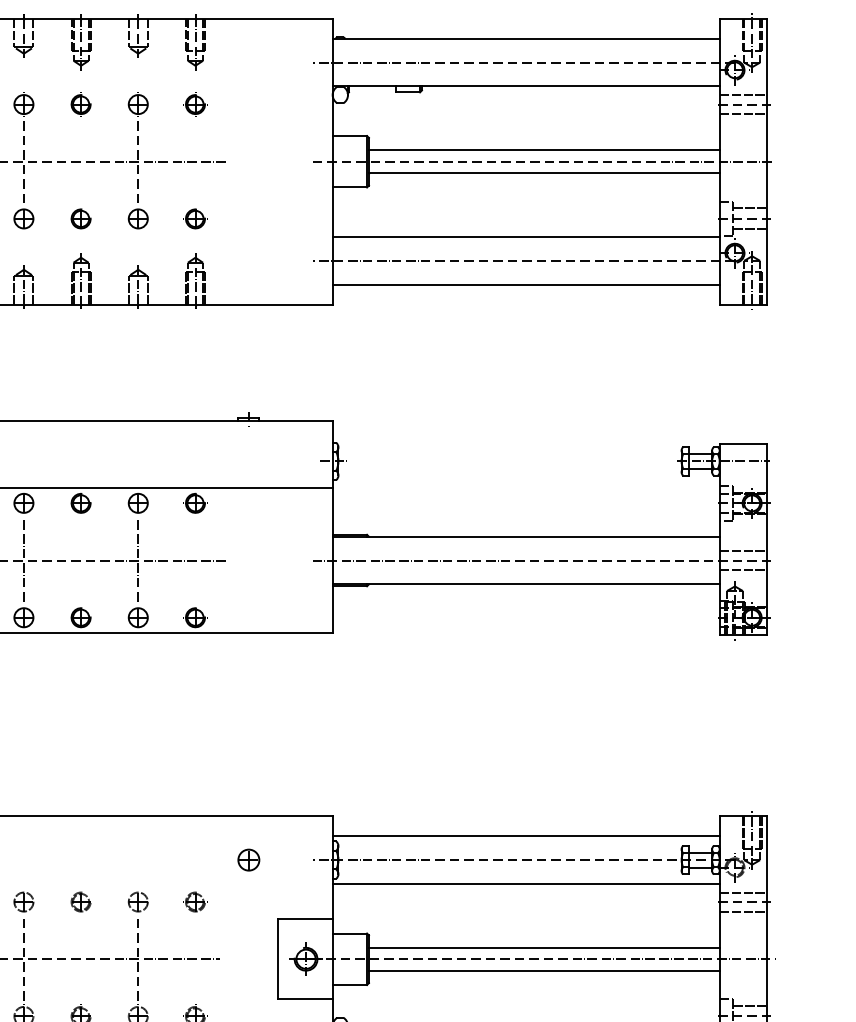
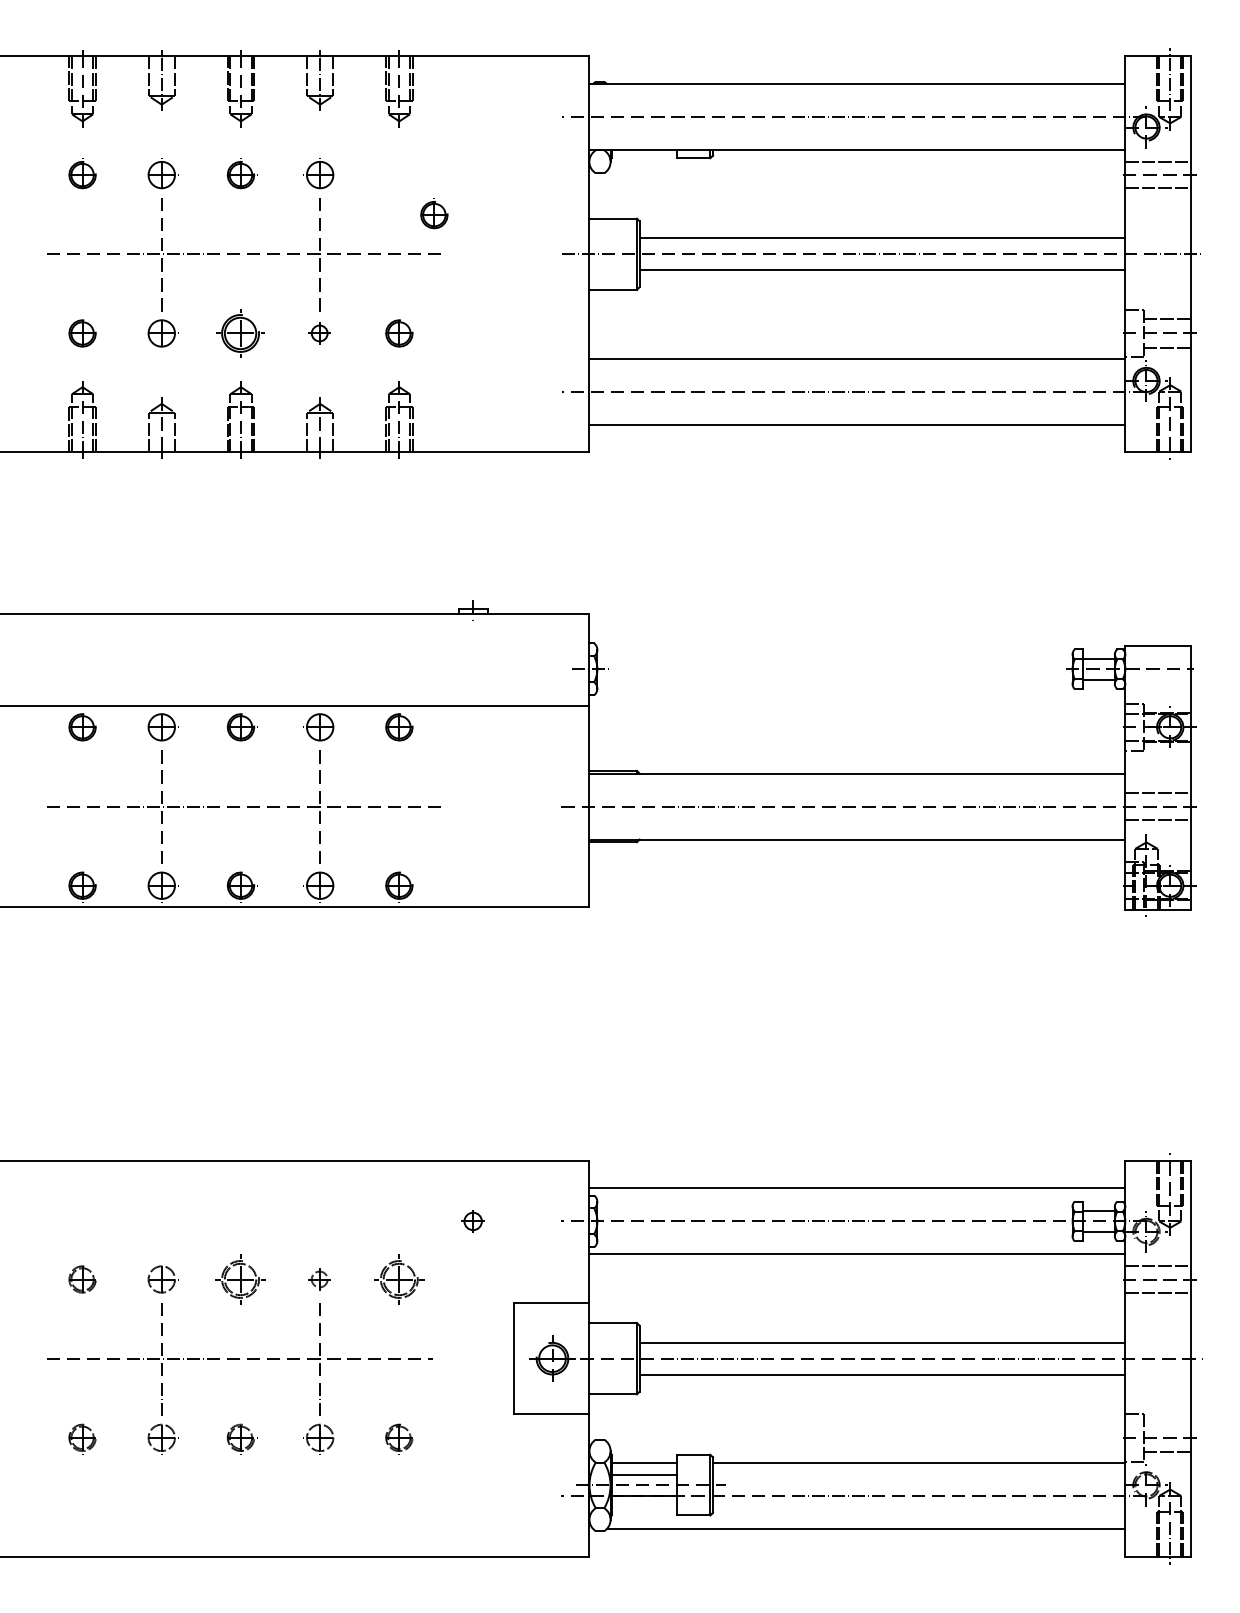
part: (195, 103) -> (434, 213), moved
part: (81, 218) -> (241, 333), size x1.4
part: (137, 218) -> (318, 333), size x0.6
part: (248, 860) -> (472, 1221), size x0.6
part: (81, 902) -> (241, 1279), size x1.4
part: (137, 902) -> (318, 1279), size x0.6
part: (195, 902) -> (399, 1279), size x1.4
line: (750, 1006) -> (1167, 1423), removed

